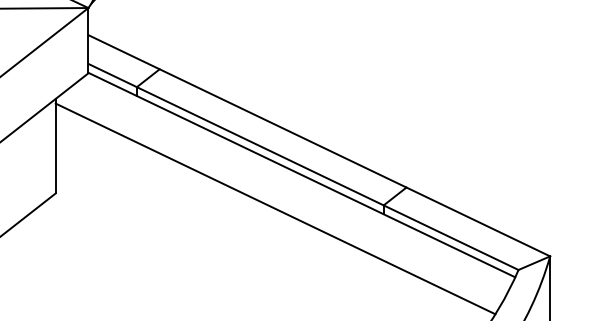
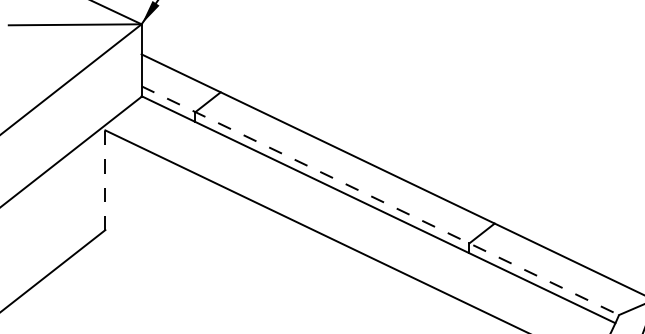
line: (55, 145) -> (105, 176), solid -> dashed
line: (303, 167) -> (380, 201), solid -> dashed

